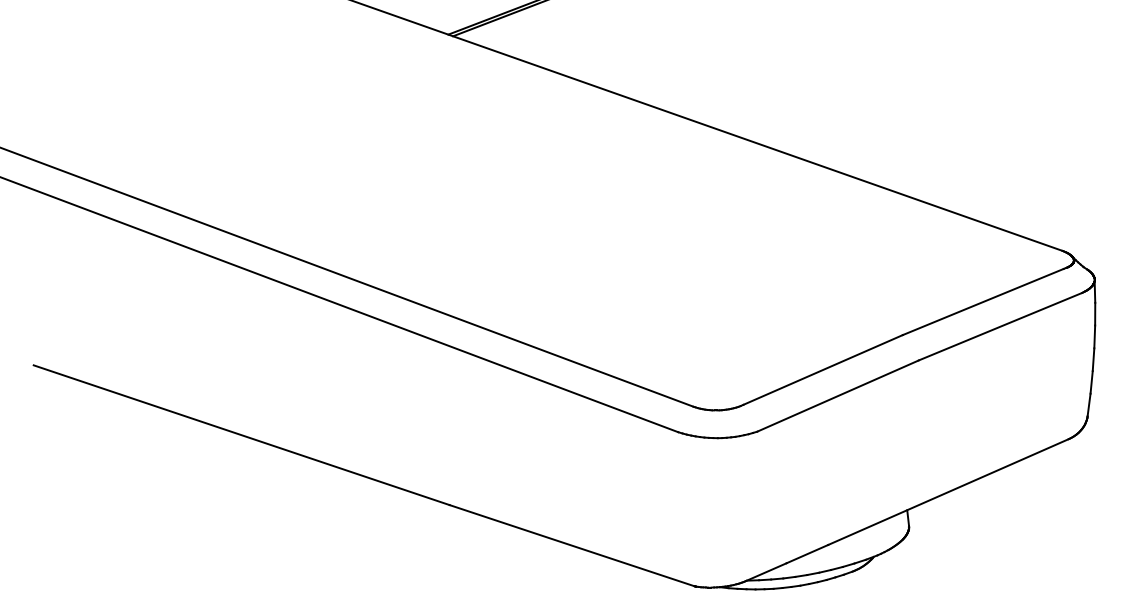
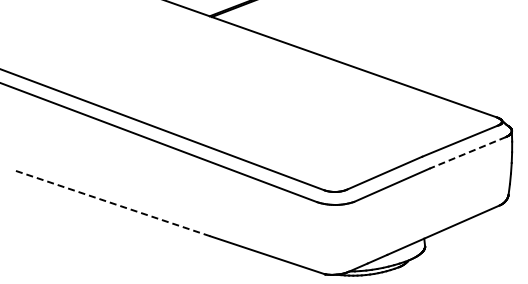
line: (999, 328) -> (467, 153), solid -> dashed
line: (242, 435) -> (113, 203), solid -> dashed

